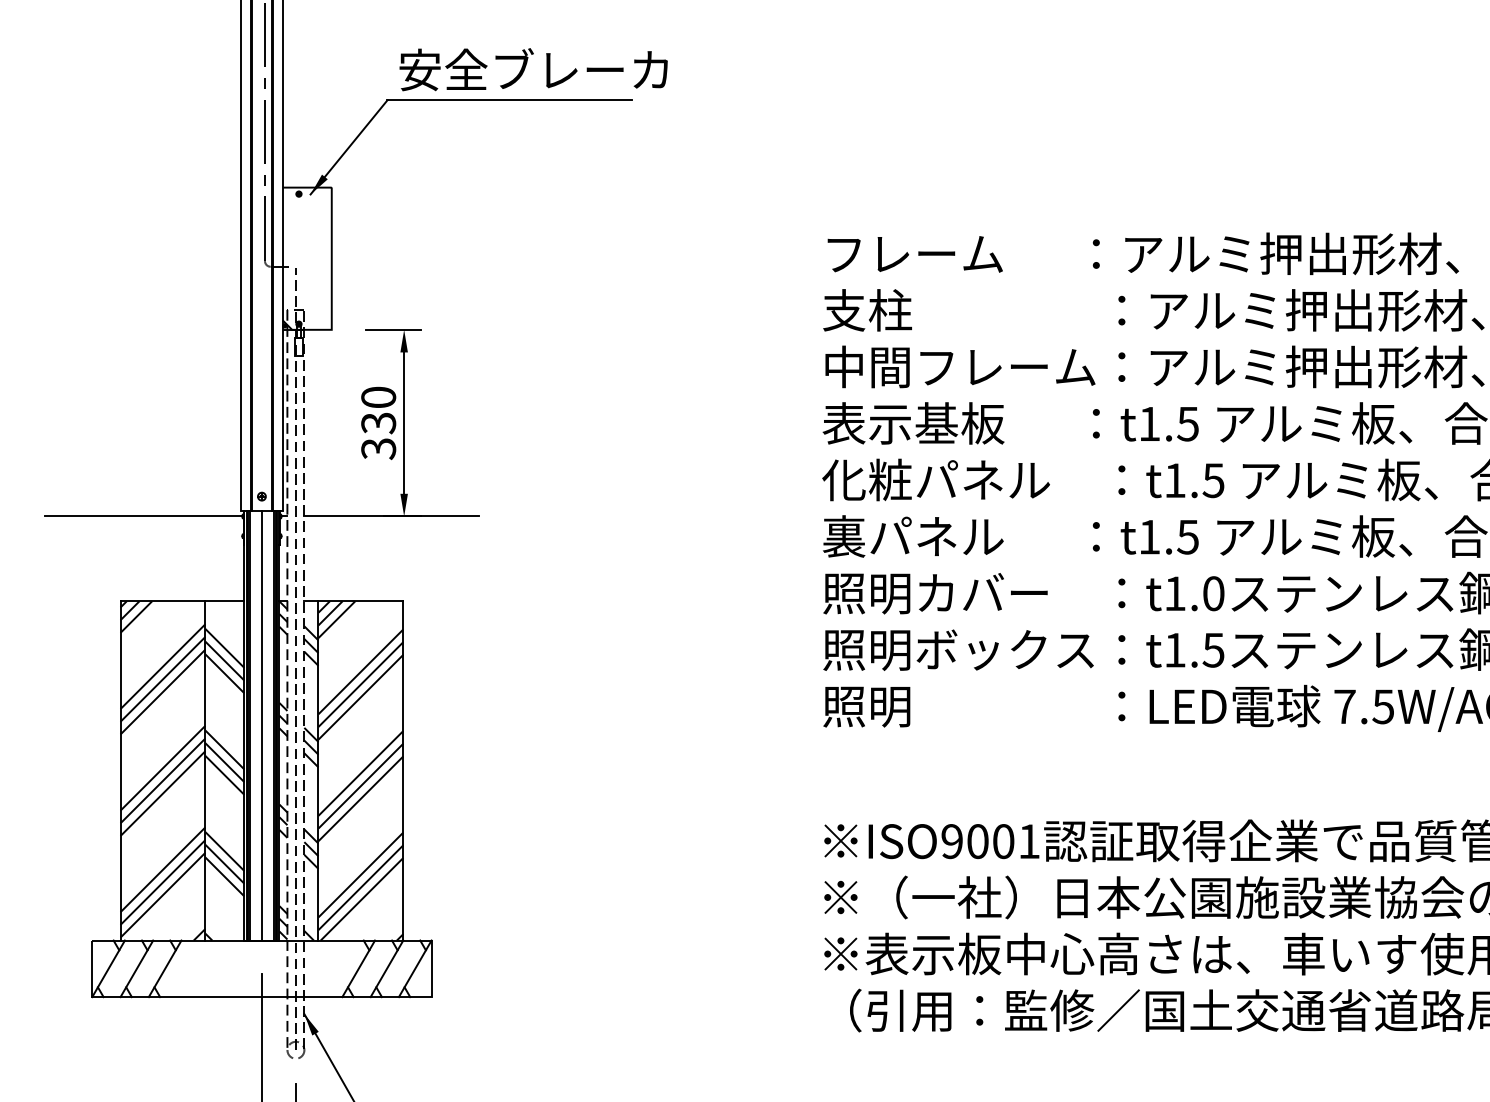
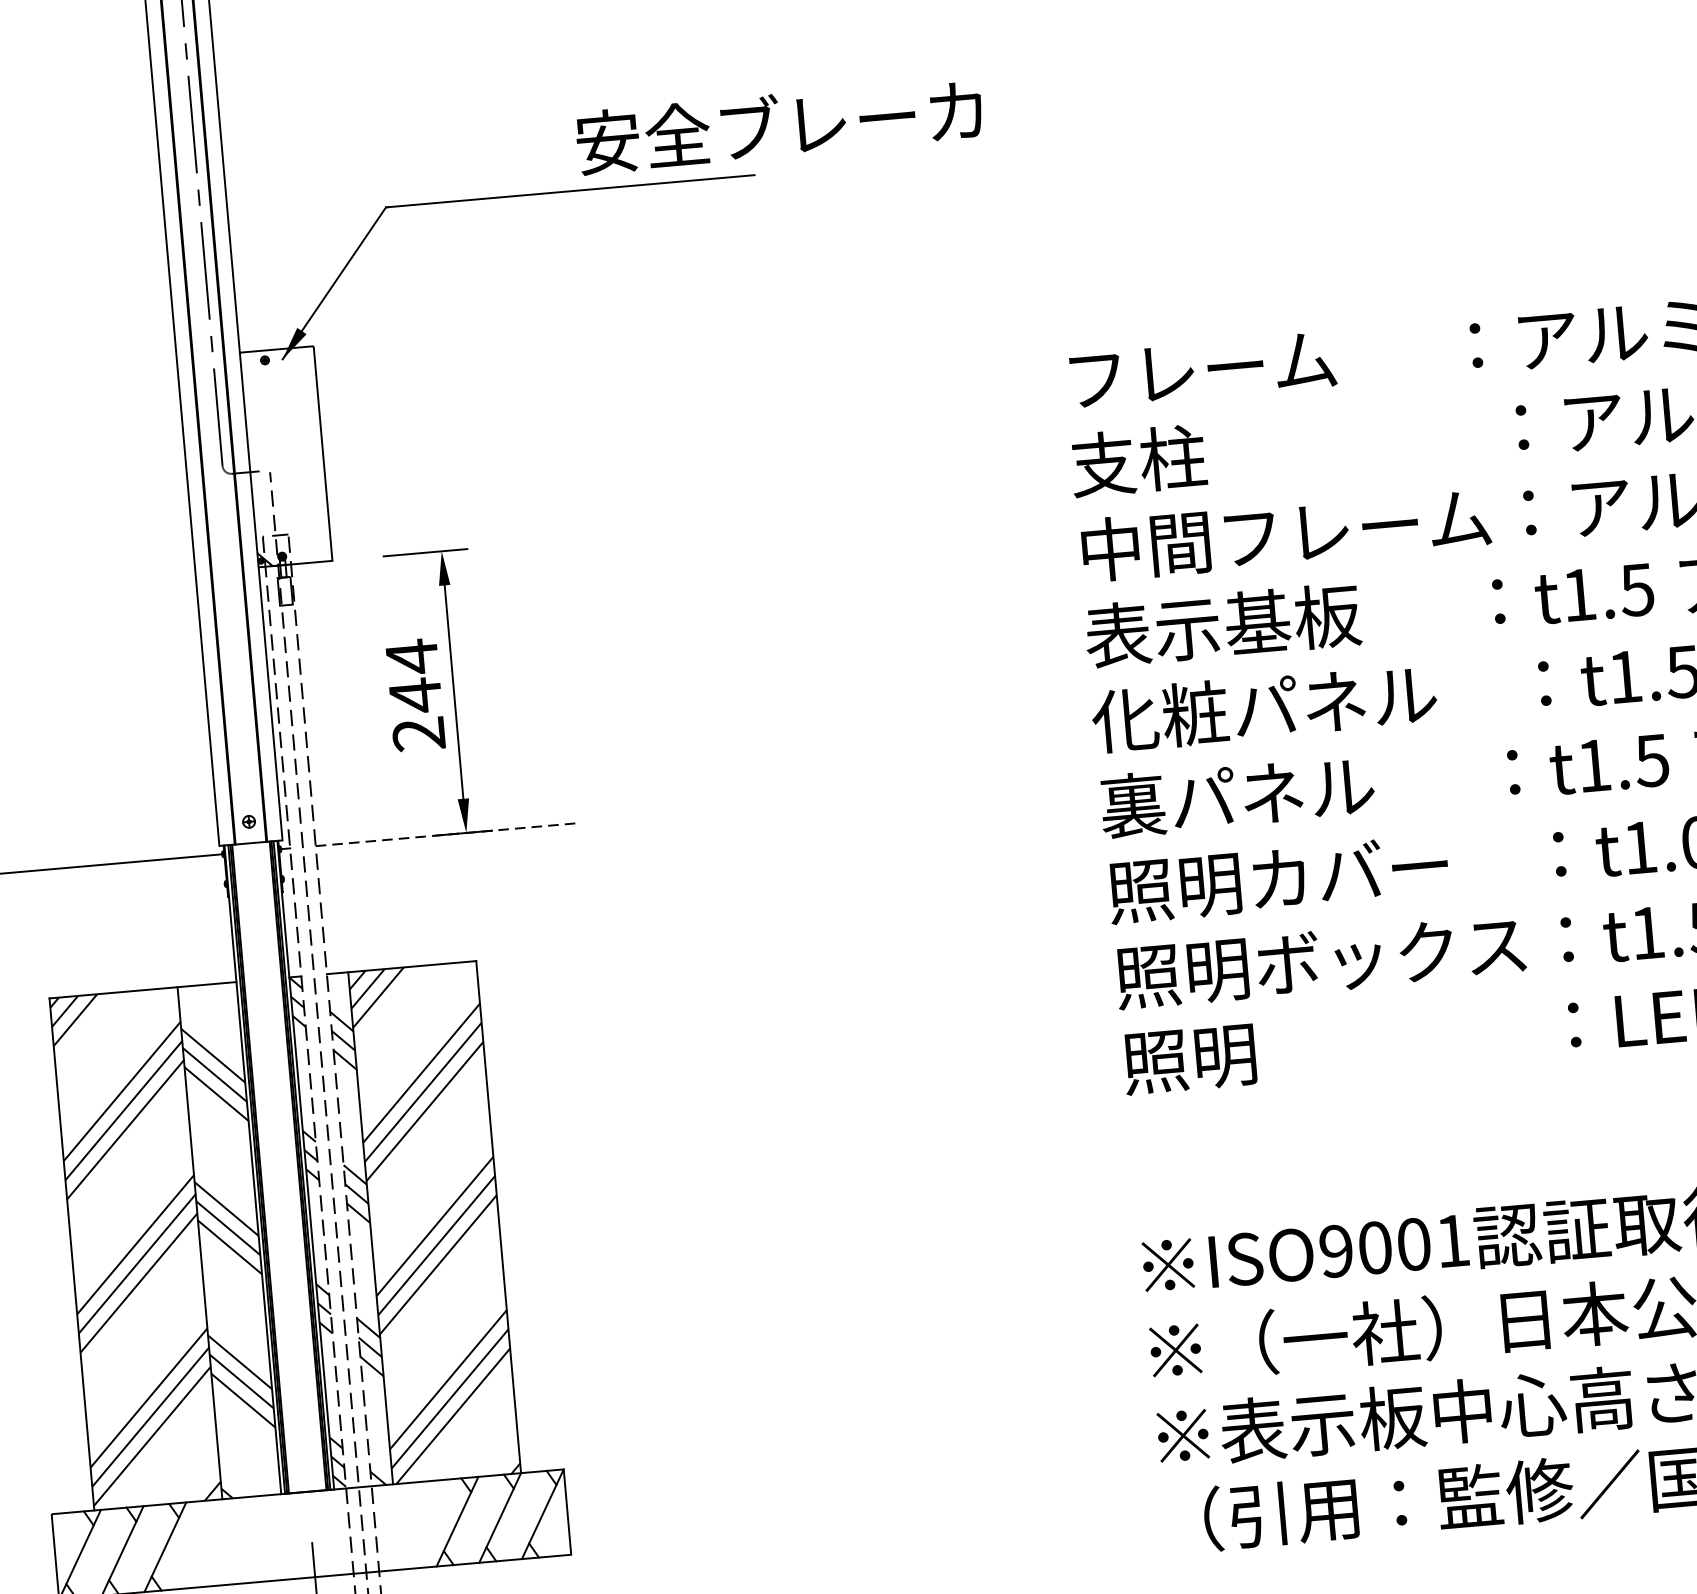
text: (533, 69) -> (779, 125), moved
text: (378, 423) -> (415, 696), 330 -> 244
line: (392, 516) -> (448, 834), solid -> dashed
line: (261, 725) -> (278, 1167), removed

